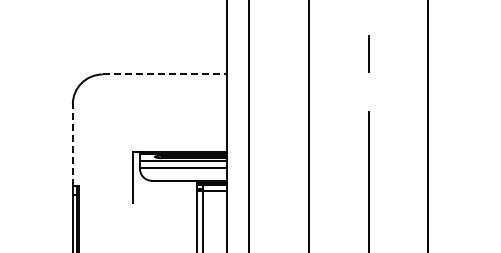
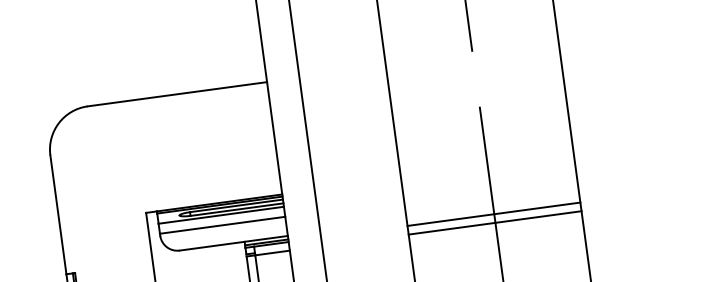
line: (164, 74) -> (177, 94), dashed -> solid
line: (72, 144) -> (57, 213), dashed -> solid
line: (368, 184) -> (493, 213), added
line: (368, 190) -> (495, 222), added

